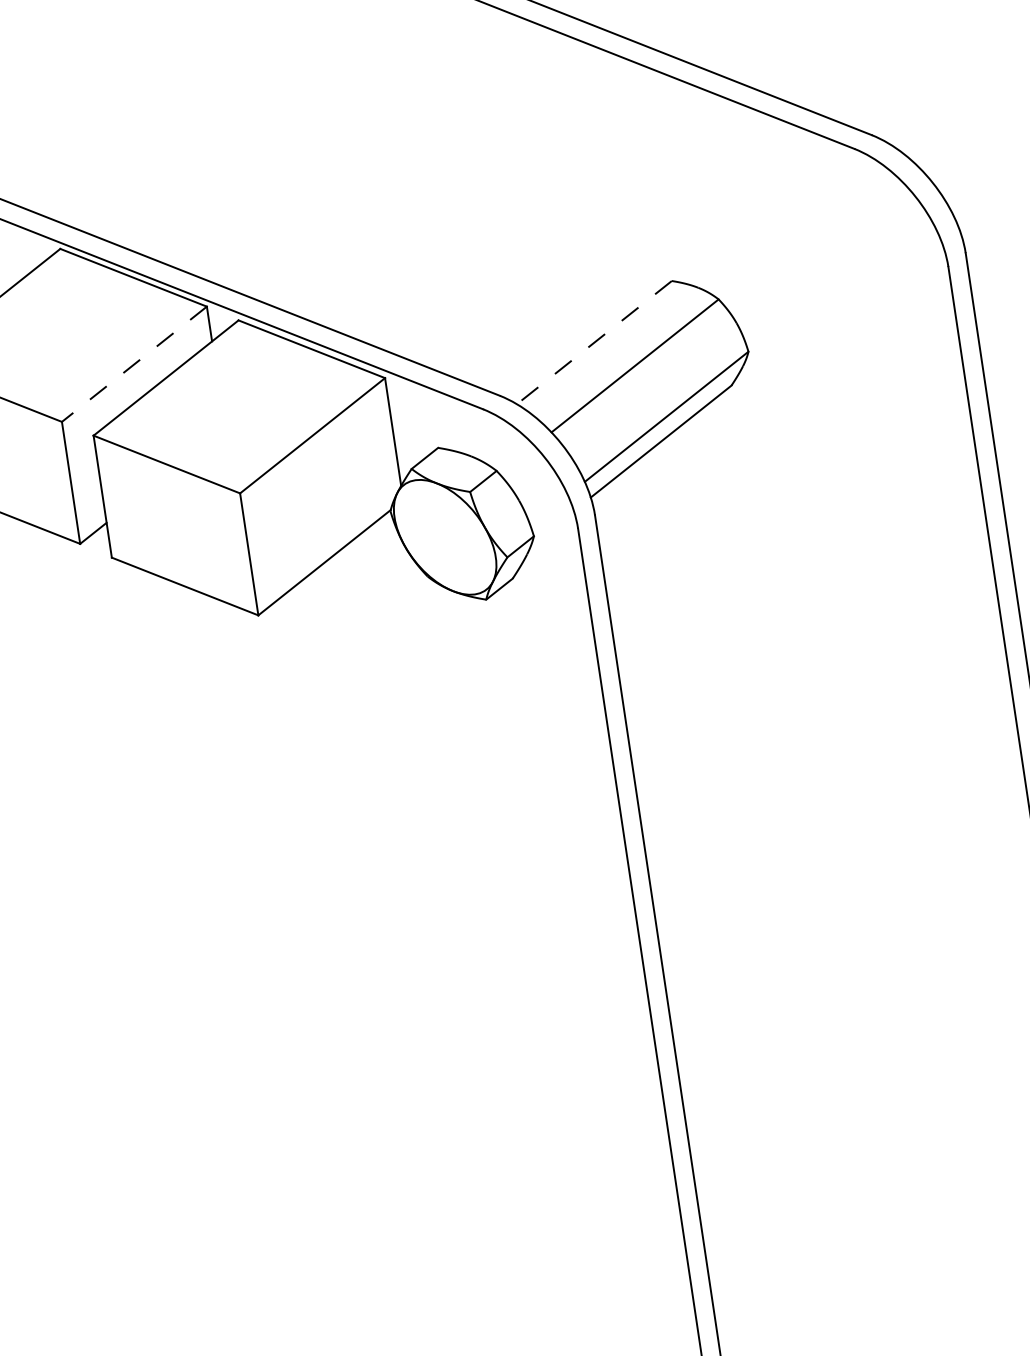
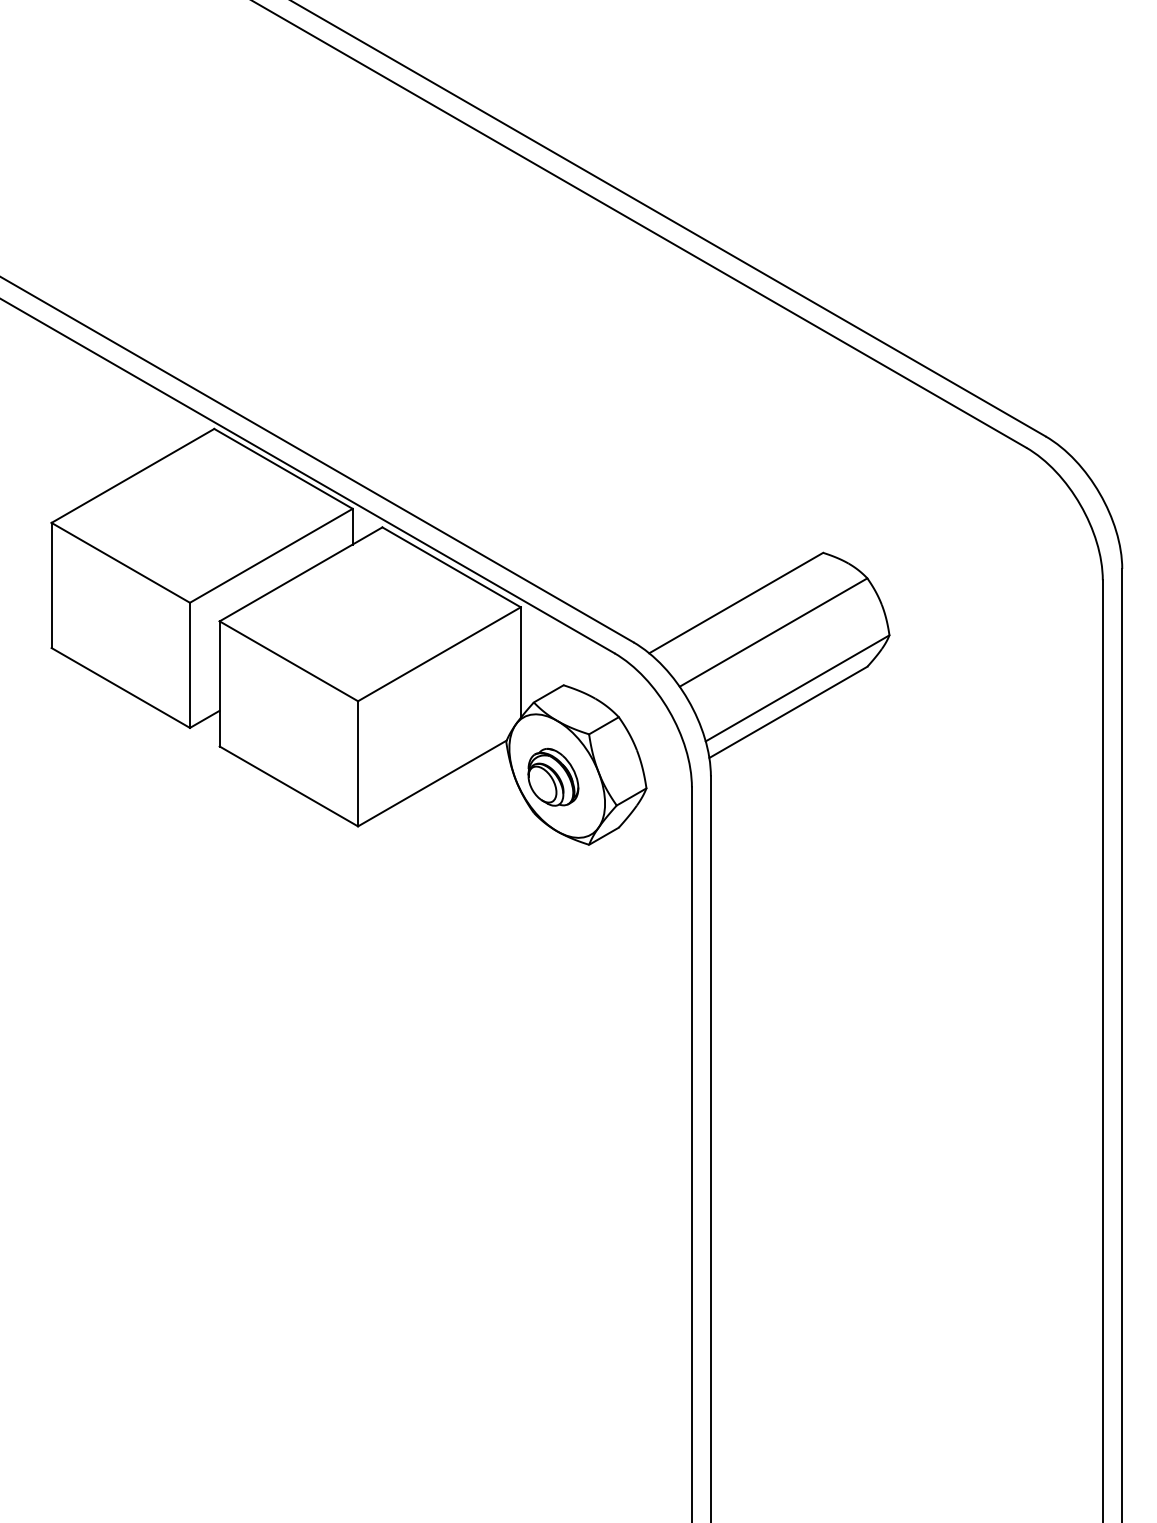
line: (593, 343) -> (735, 603), dashed -> solid
line: (134, 363) -> (271, 555), dashed -> solid
part: (441, 538) -> (553, 776), added

